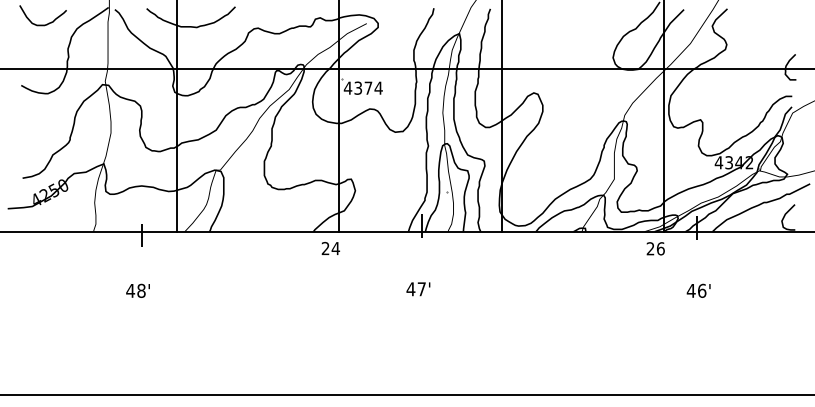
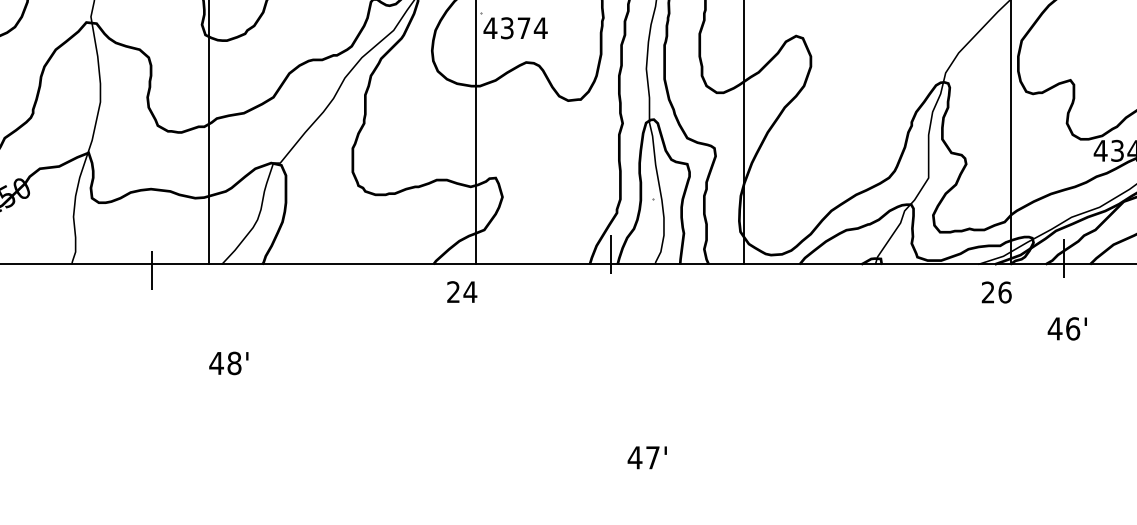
text: (418, 289) -> (647, 458), moved
text: (137, 290) -> (227, 362), moved
text: (698, 290) -> (1067, 328), moved

